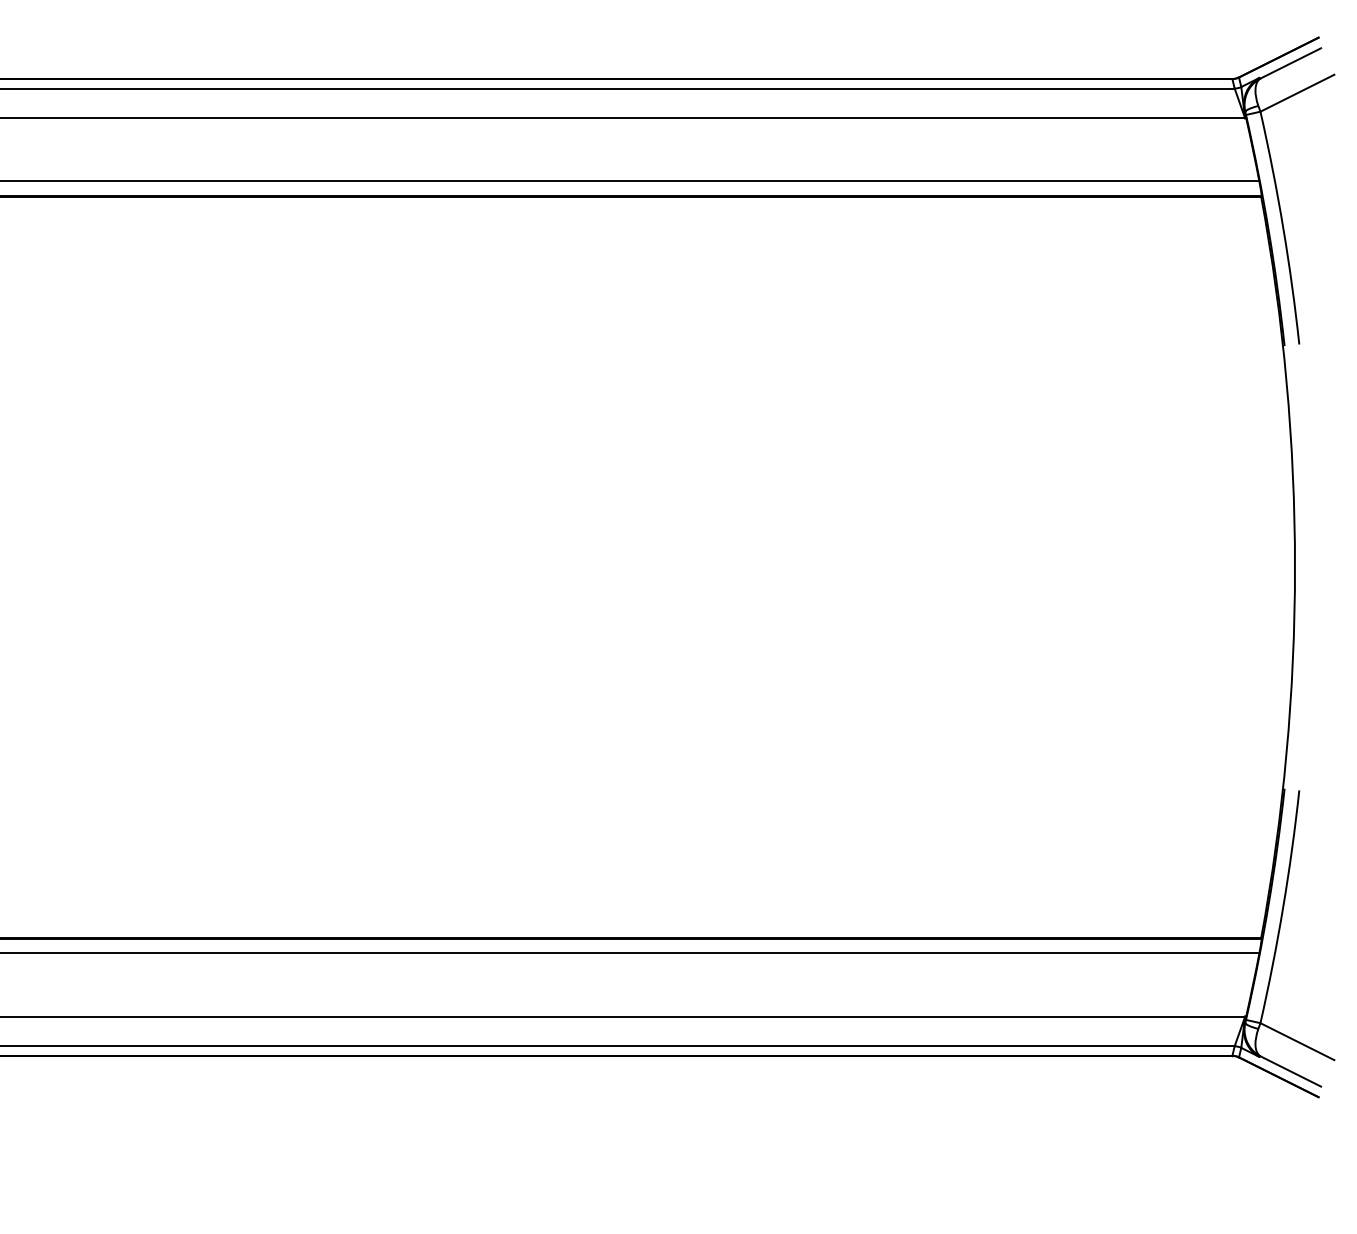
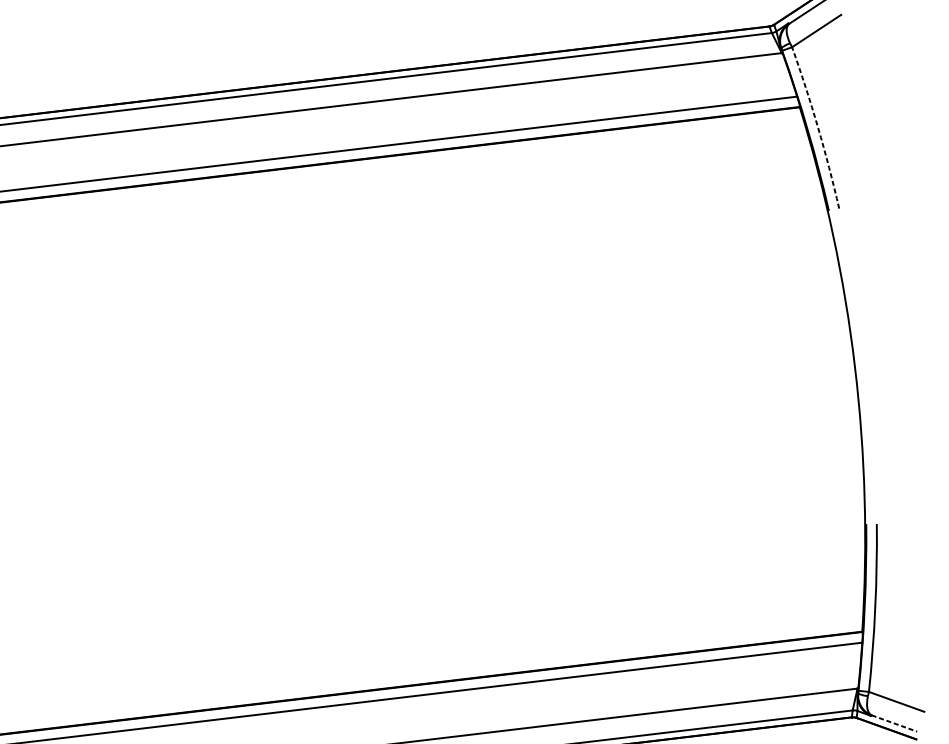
arc: (1283, 227) -> (818, 127), solid -> dashed
line: (1290, 1071) -> (894, 723), solid -> dashed

